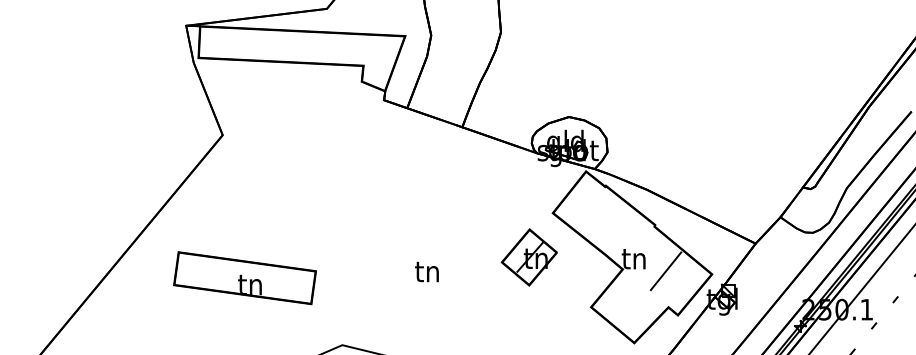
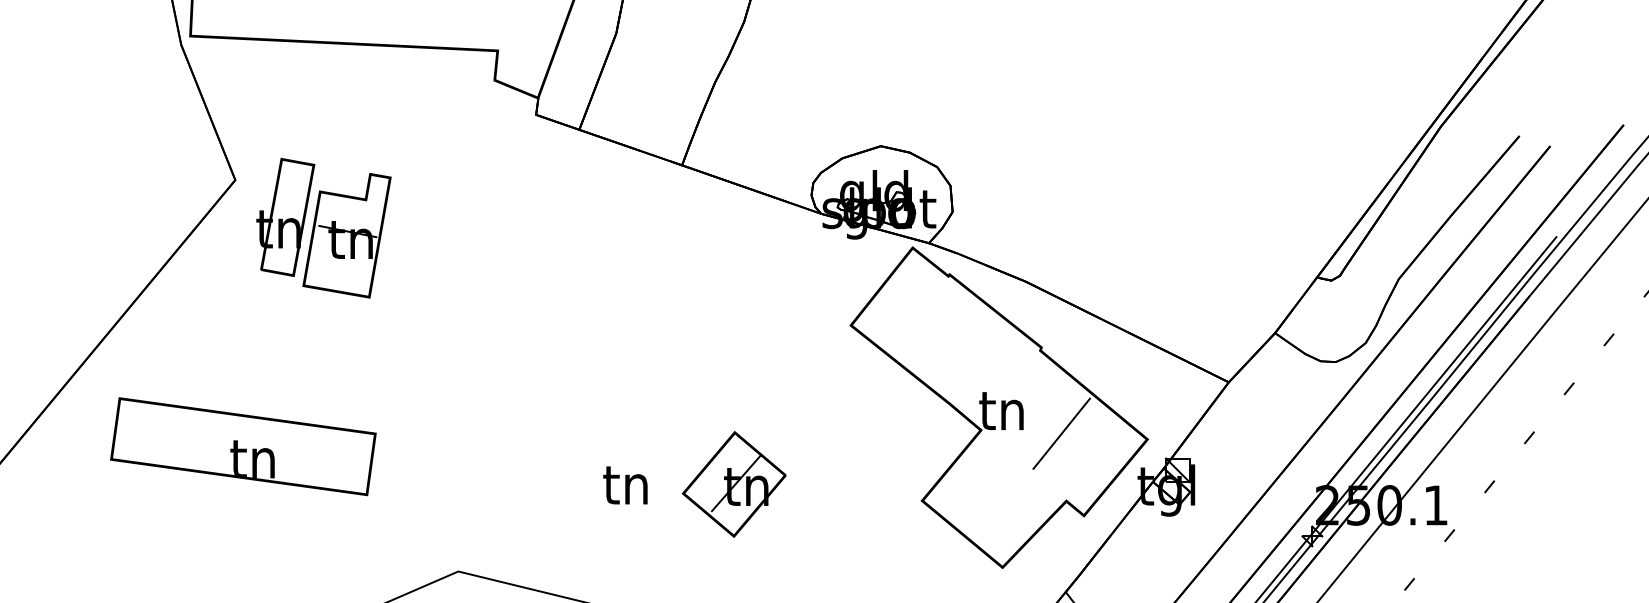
part: (270, 160) -> (324, 227), added
part: (528, 257) -> (732, 484), moved
text: (426, 271) -> (624, 484), moved
part: (244, 278) -> (242, 447), moved

